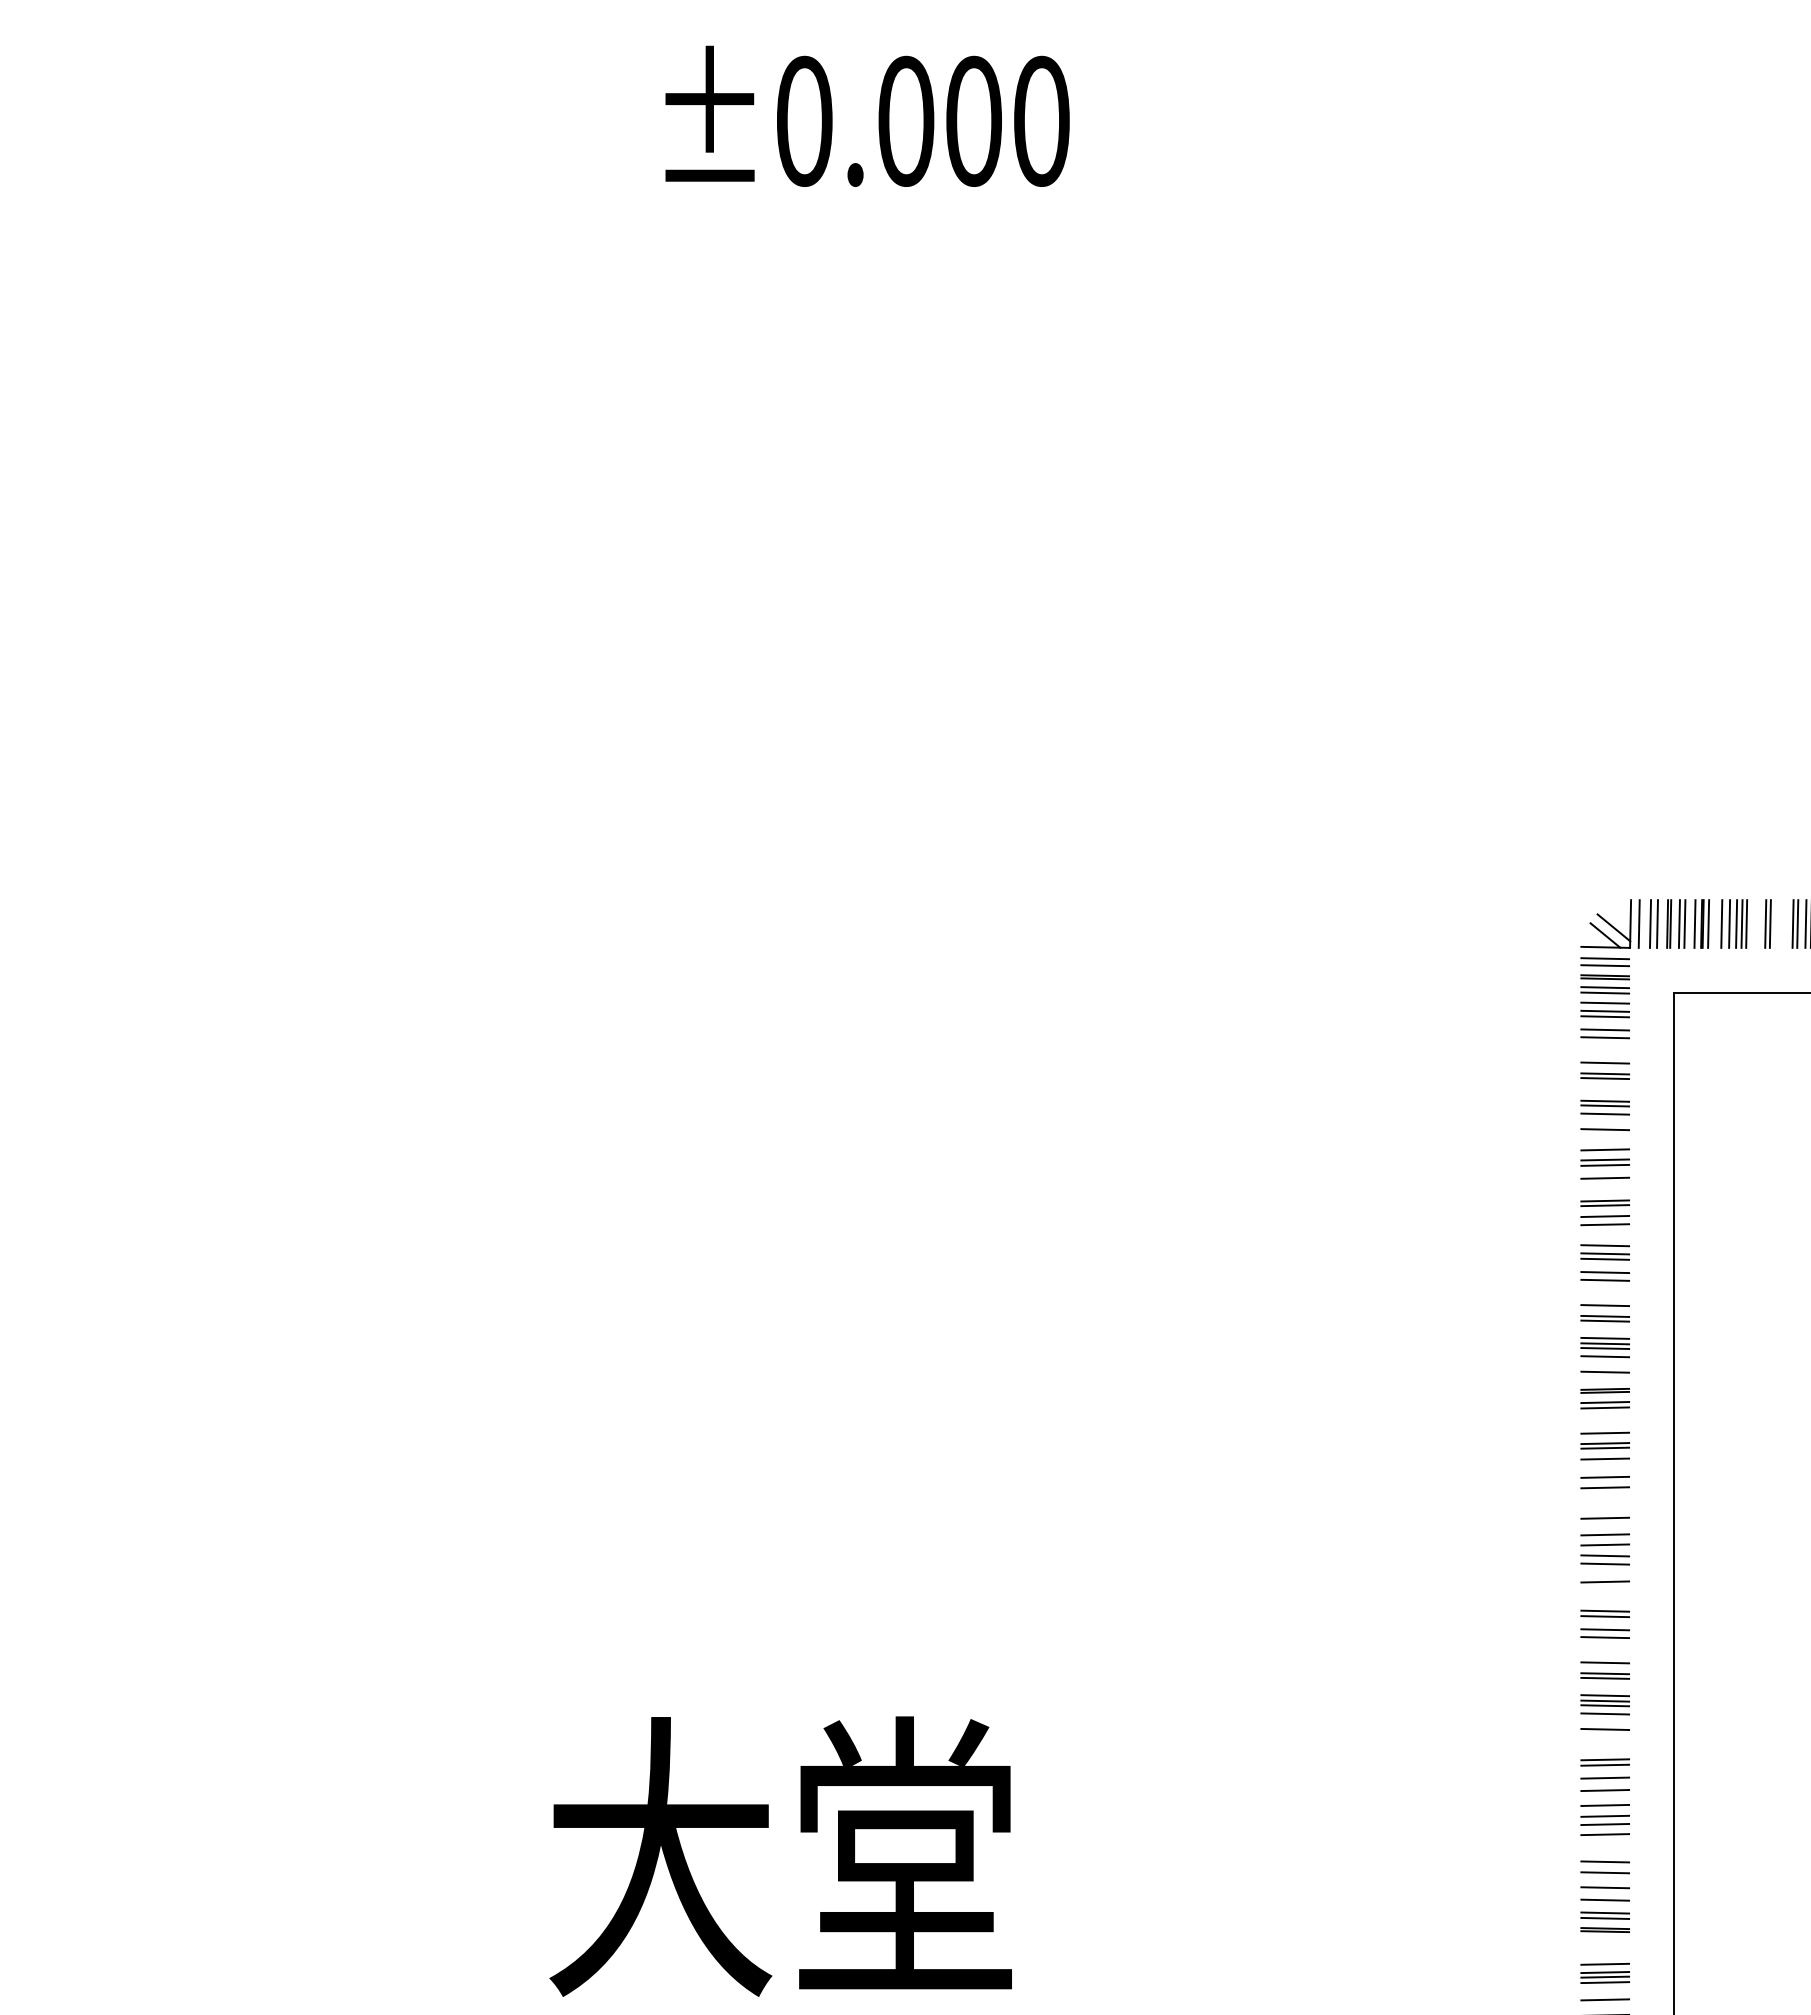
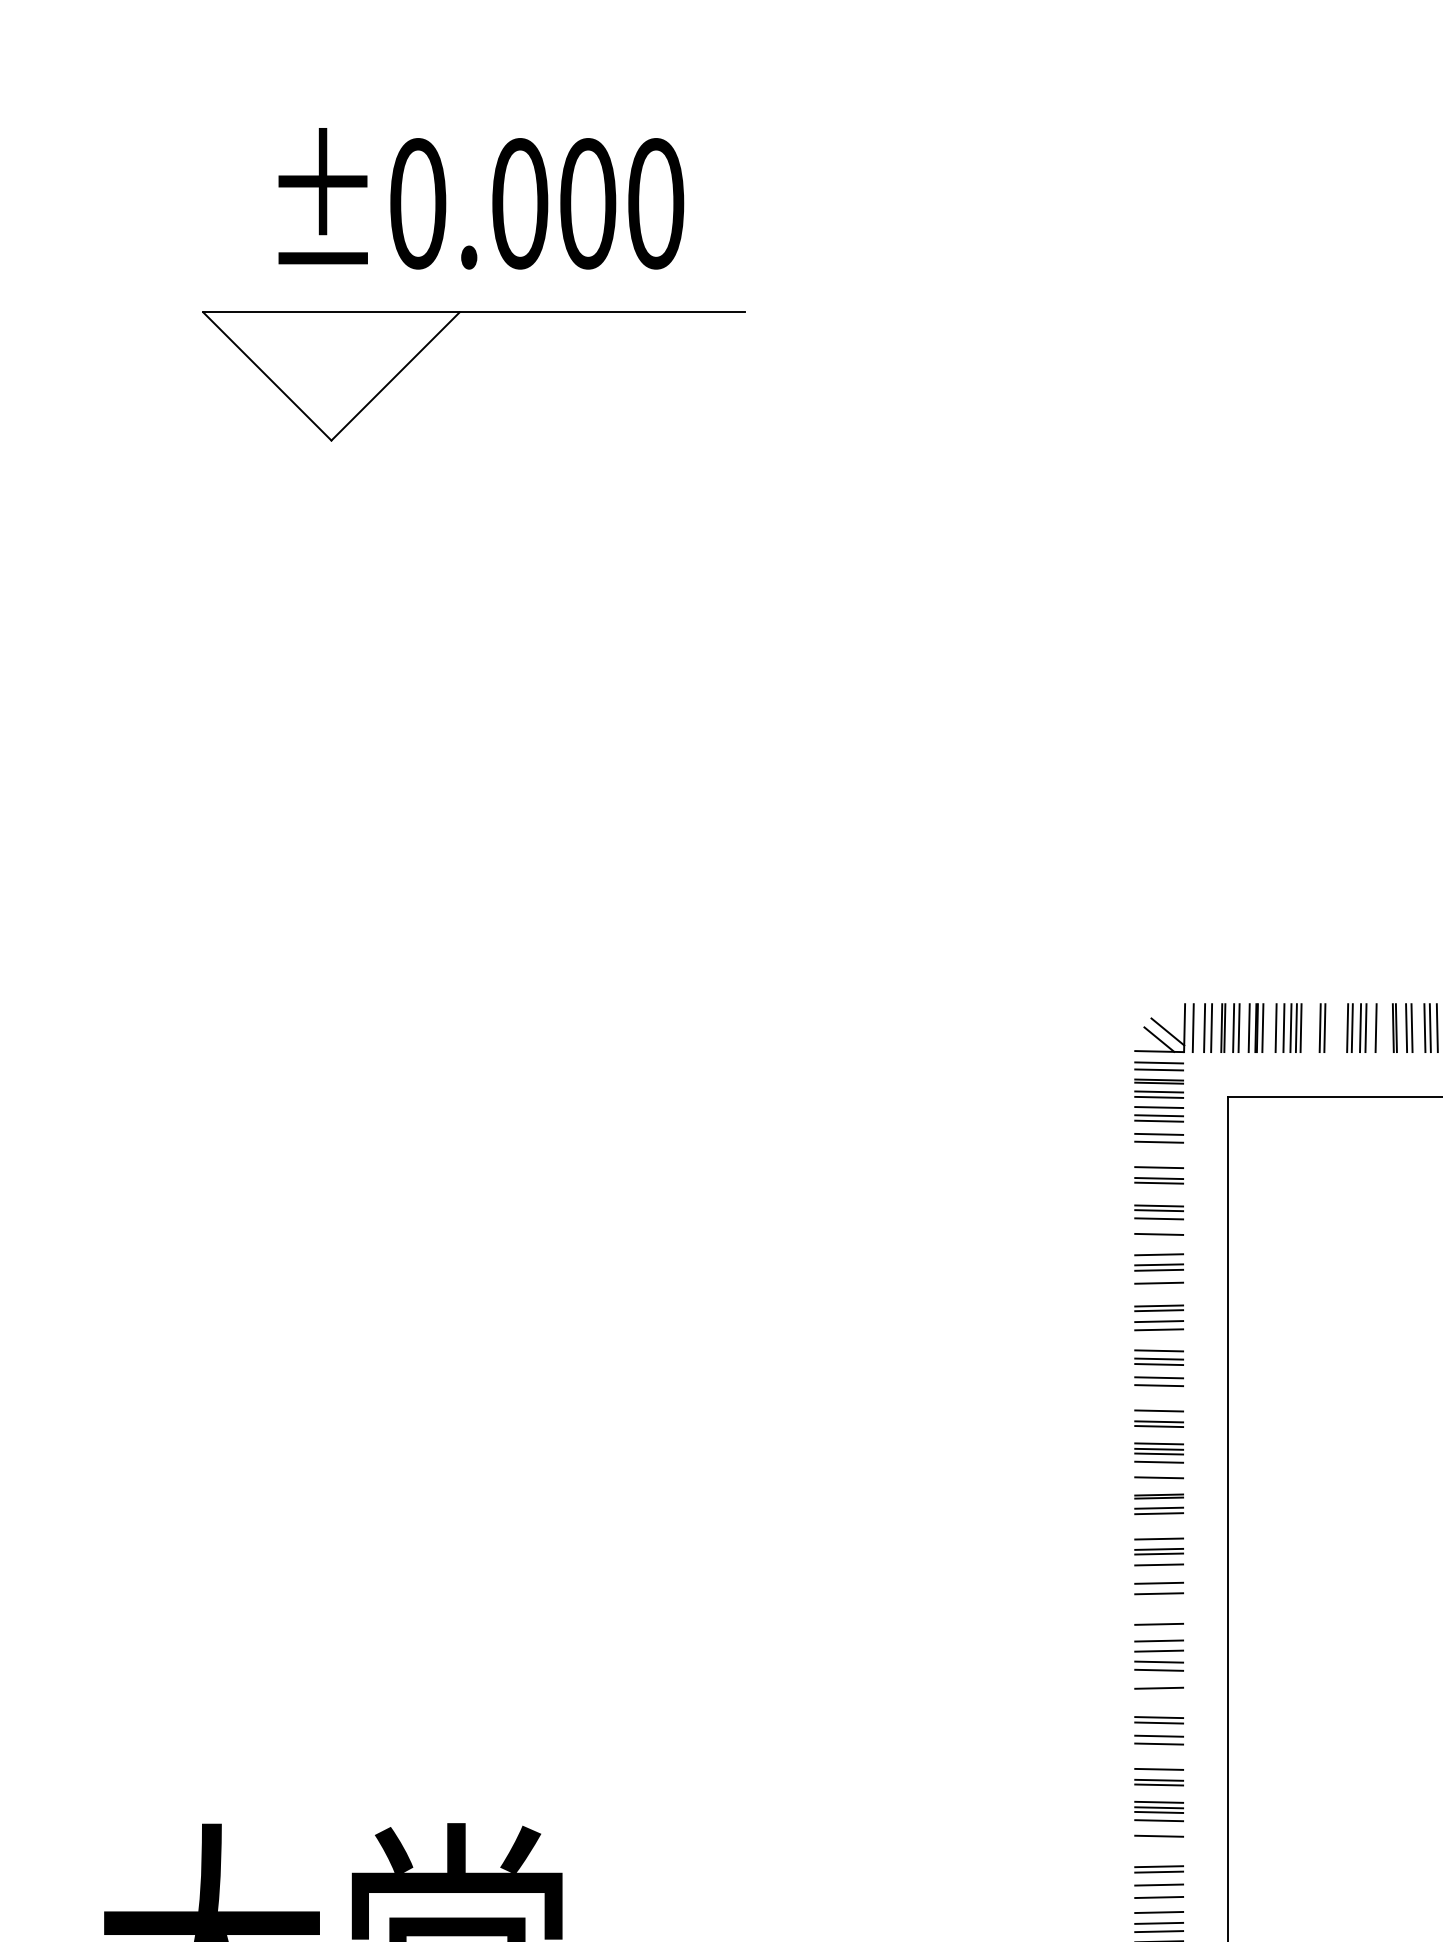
text: (867, 115) -> (481, 197), moved
part: (883, 236) -> (435, 338), added

